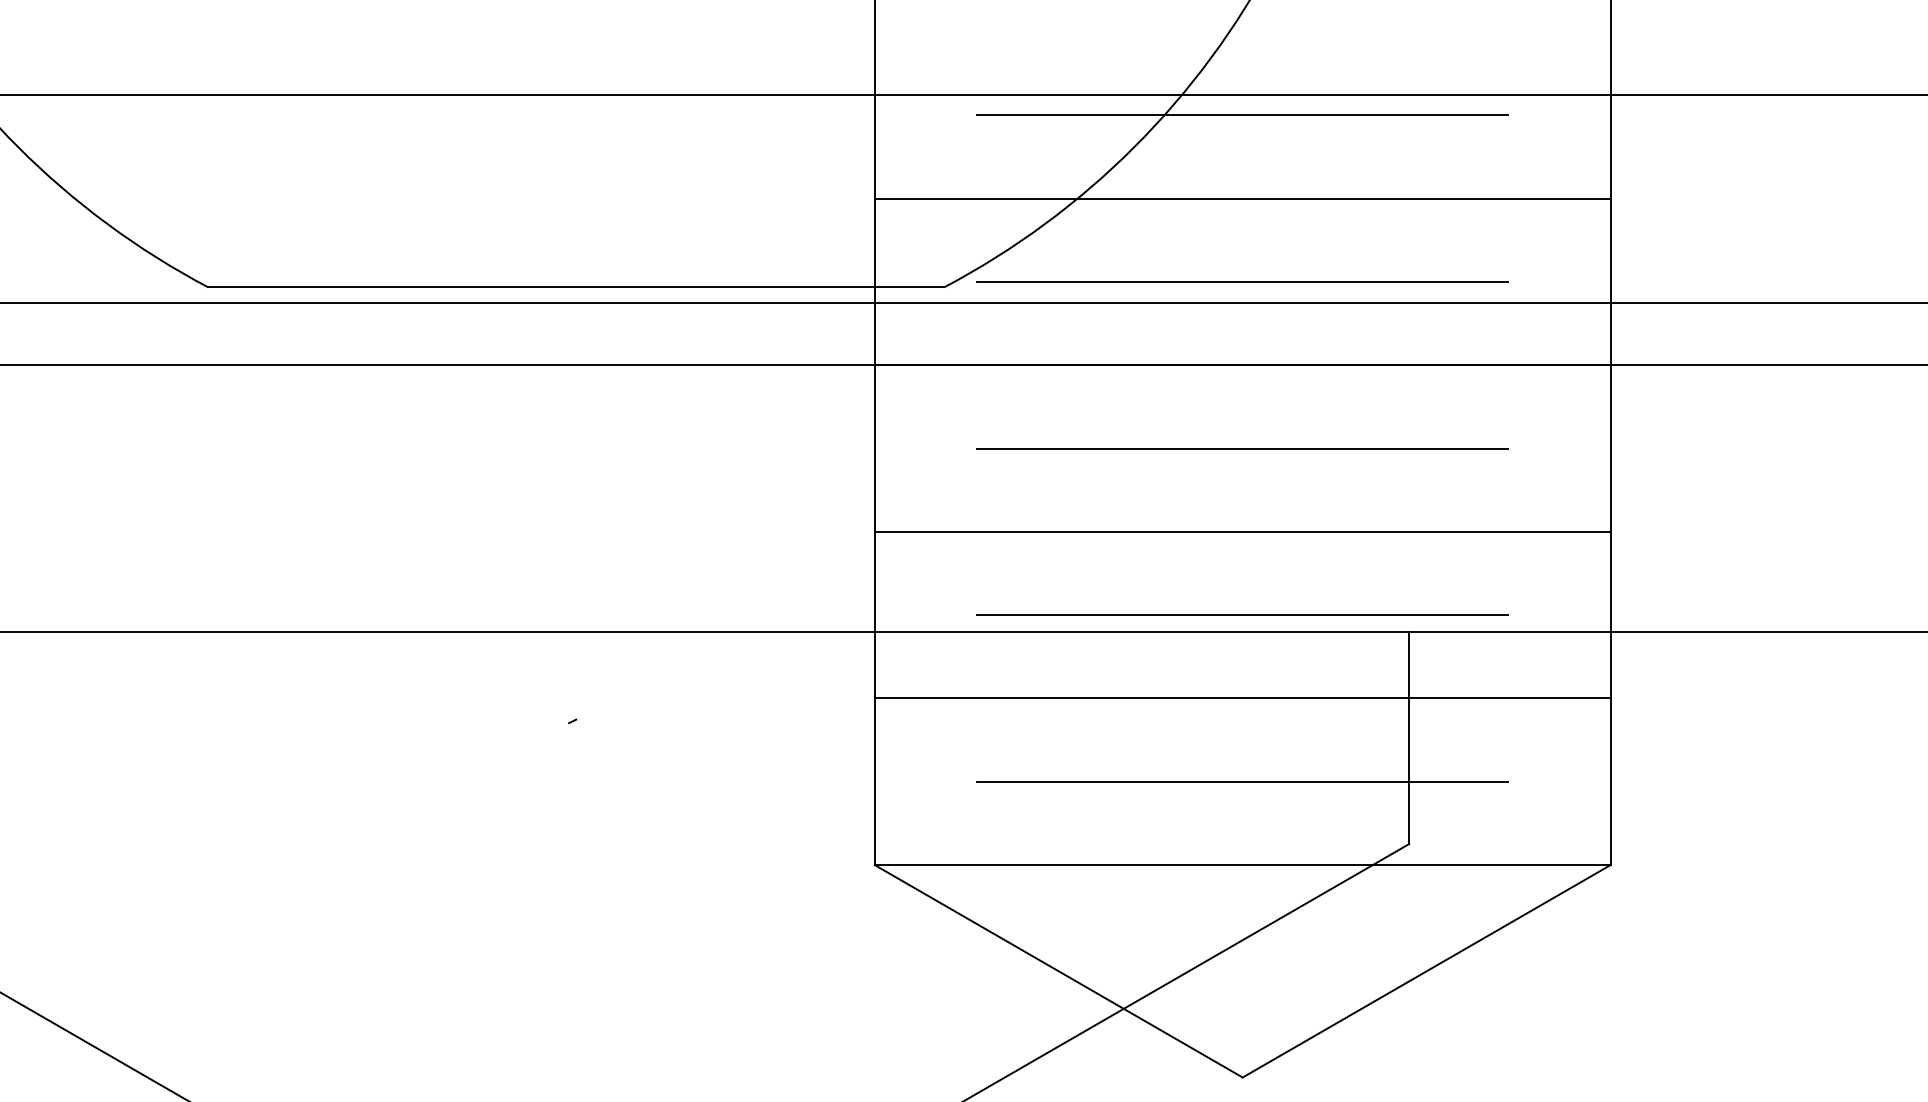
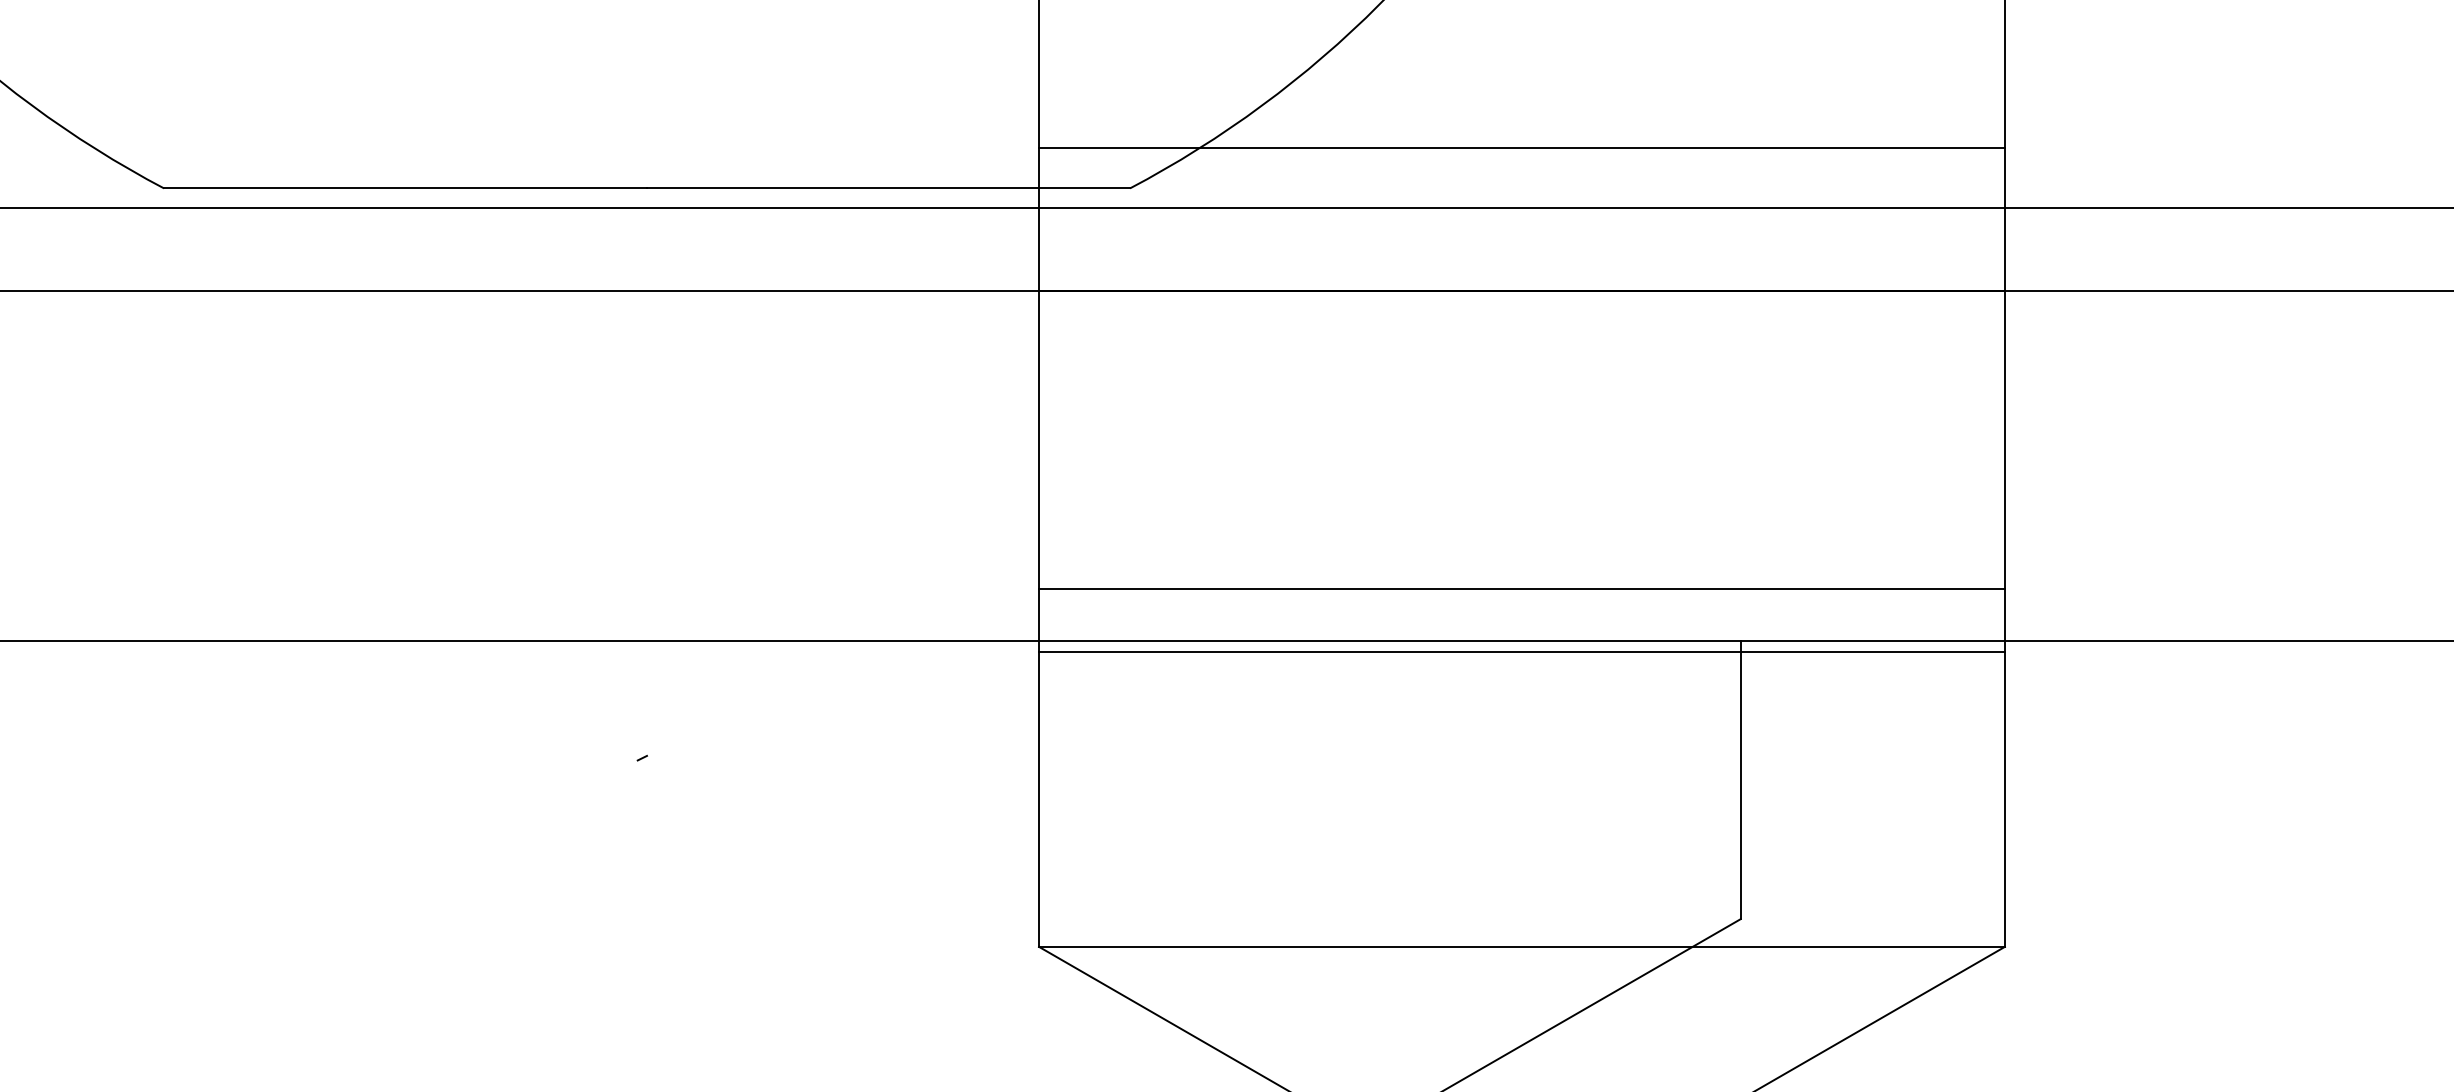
line: (1242, 198) -> (1521, 147), moved
line: (1242, 281) -> (1521, 180), removed
line: (1242, 448) -> (1521, 399), removed
line: (1242, 531) -> (1521, 588), moved
line: (1242, 615) -> (1521, 619), removed
line: (1242, 698) -> (1521, 652), moved
line: (1242, 781) -> (1521, 837), removed

